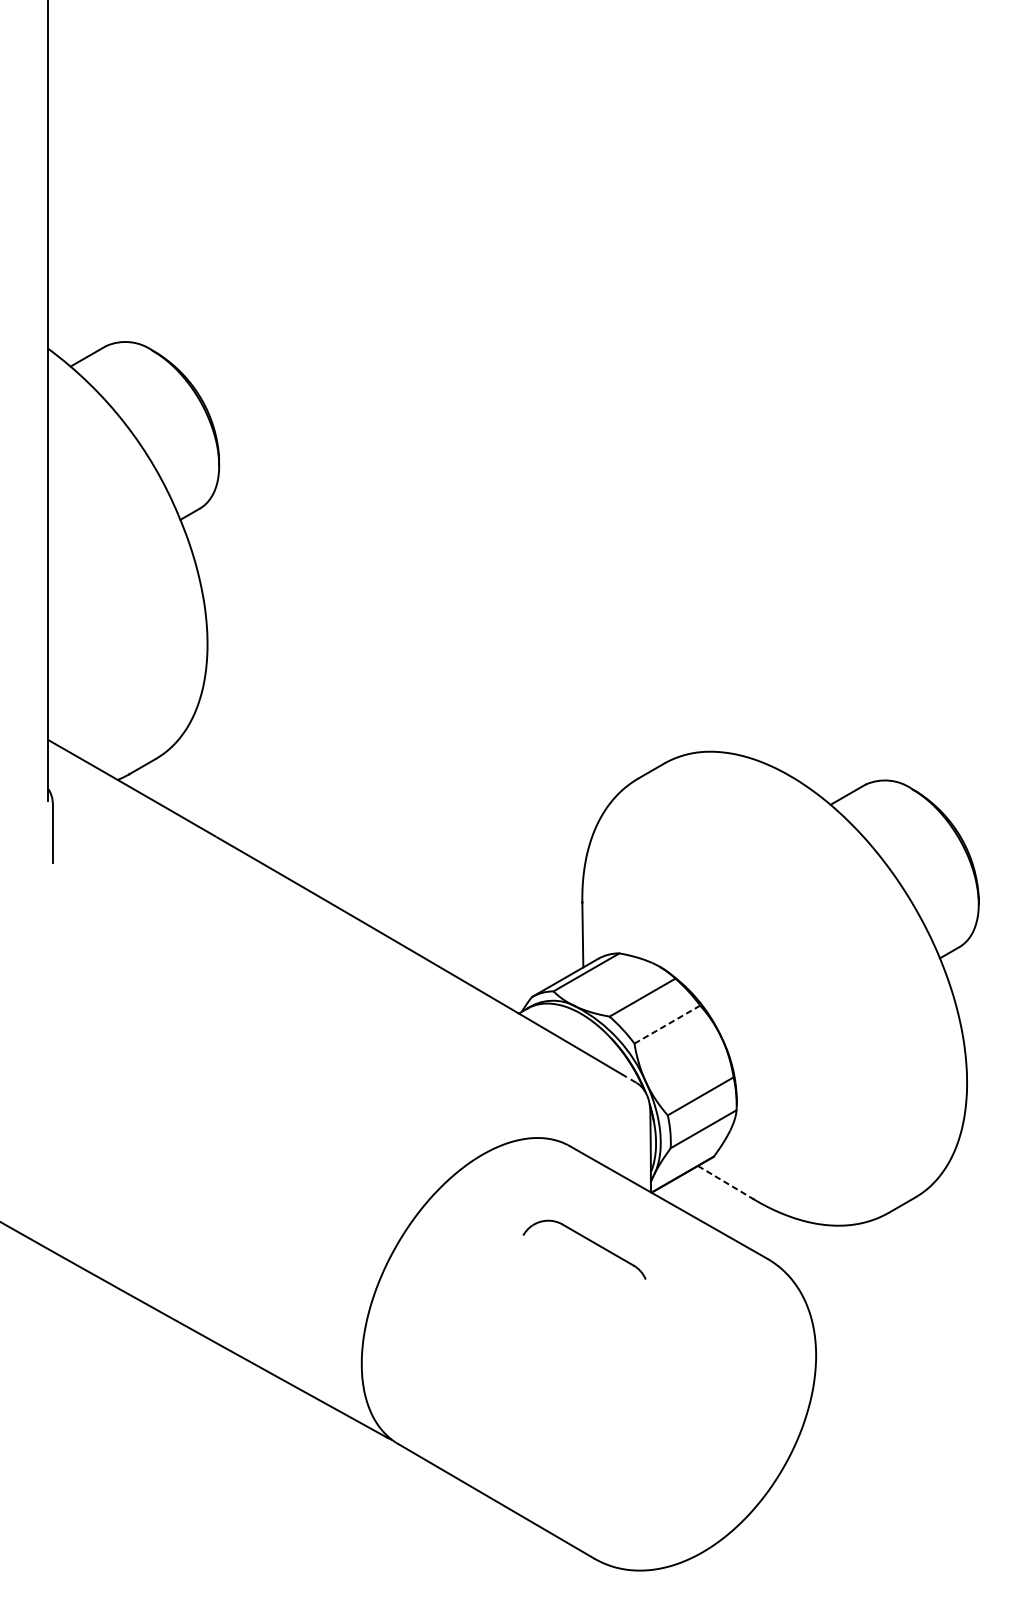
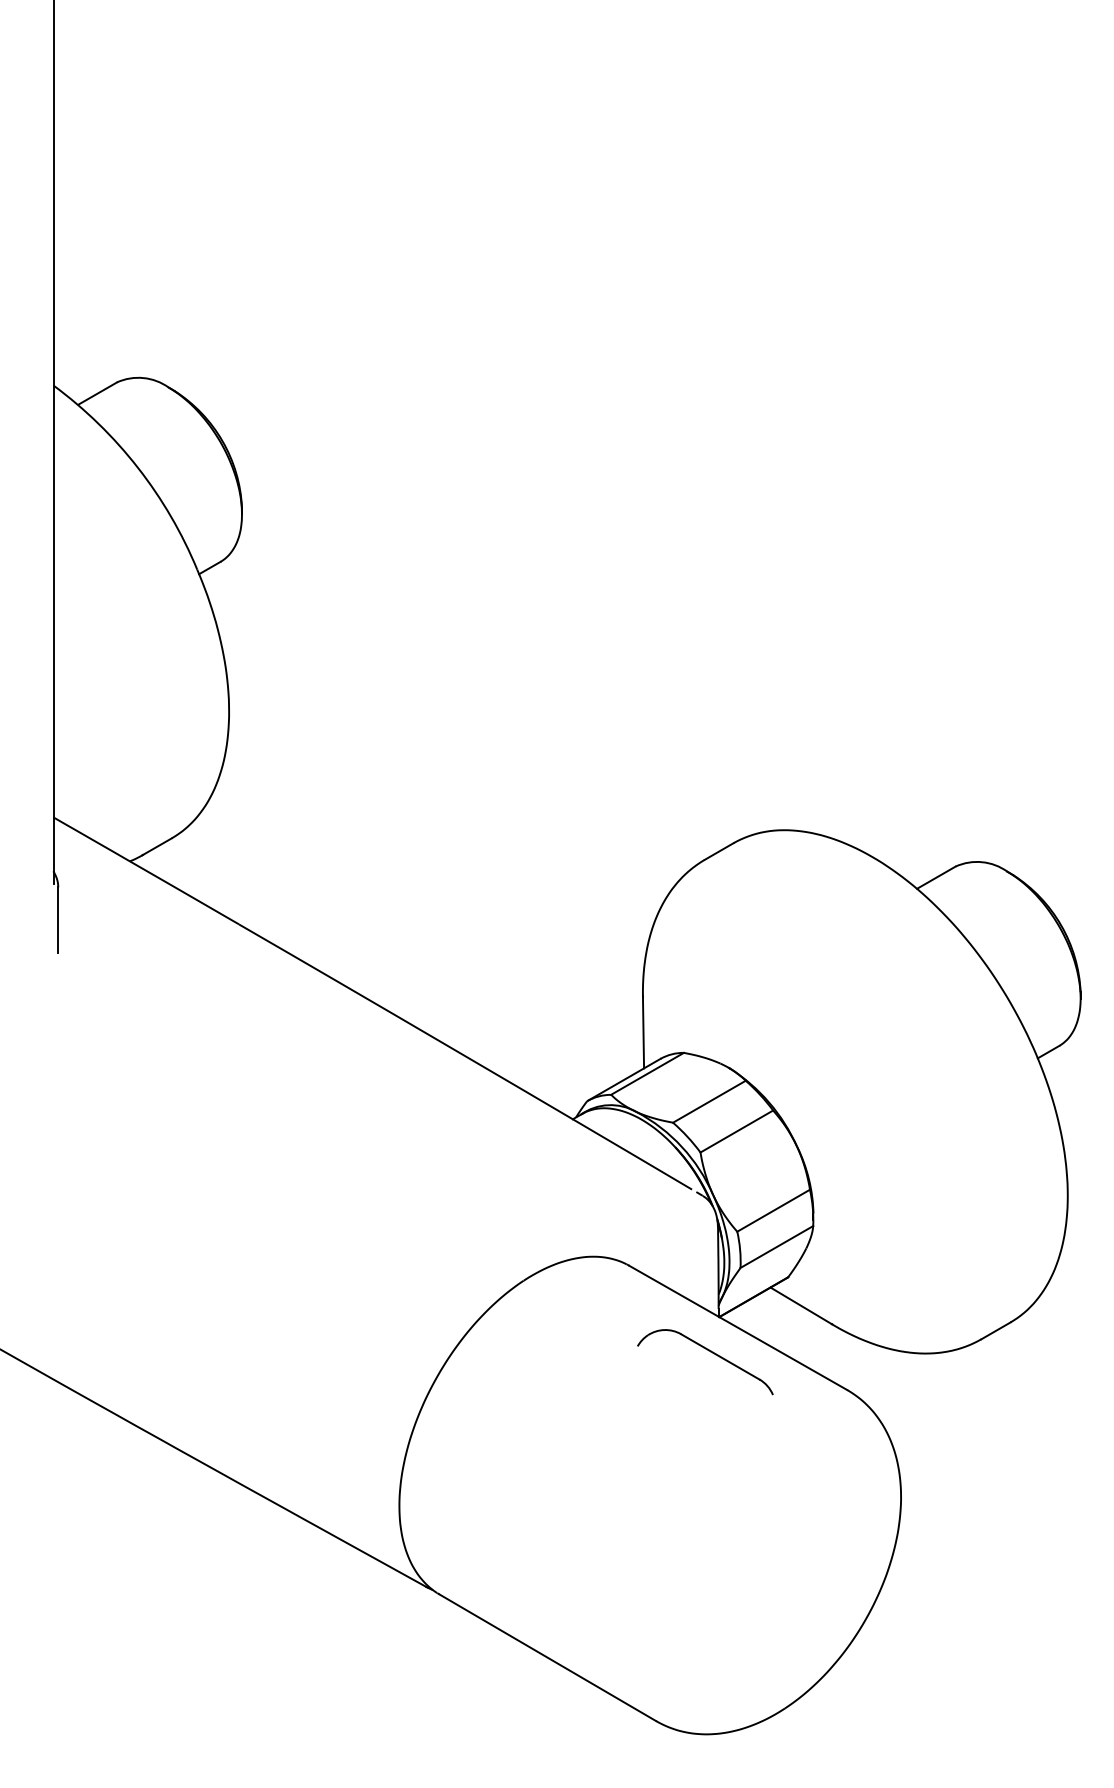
line: (667, 1024) -> (736, 1131), dashed -> solid
line: (725, 1182) -> (801, 1305), dashed -> solid
part: (589, 1241) -> (710, 1352), moved

